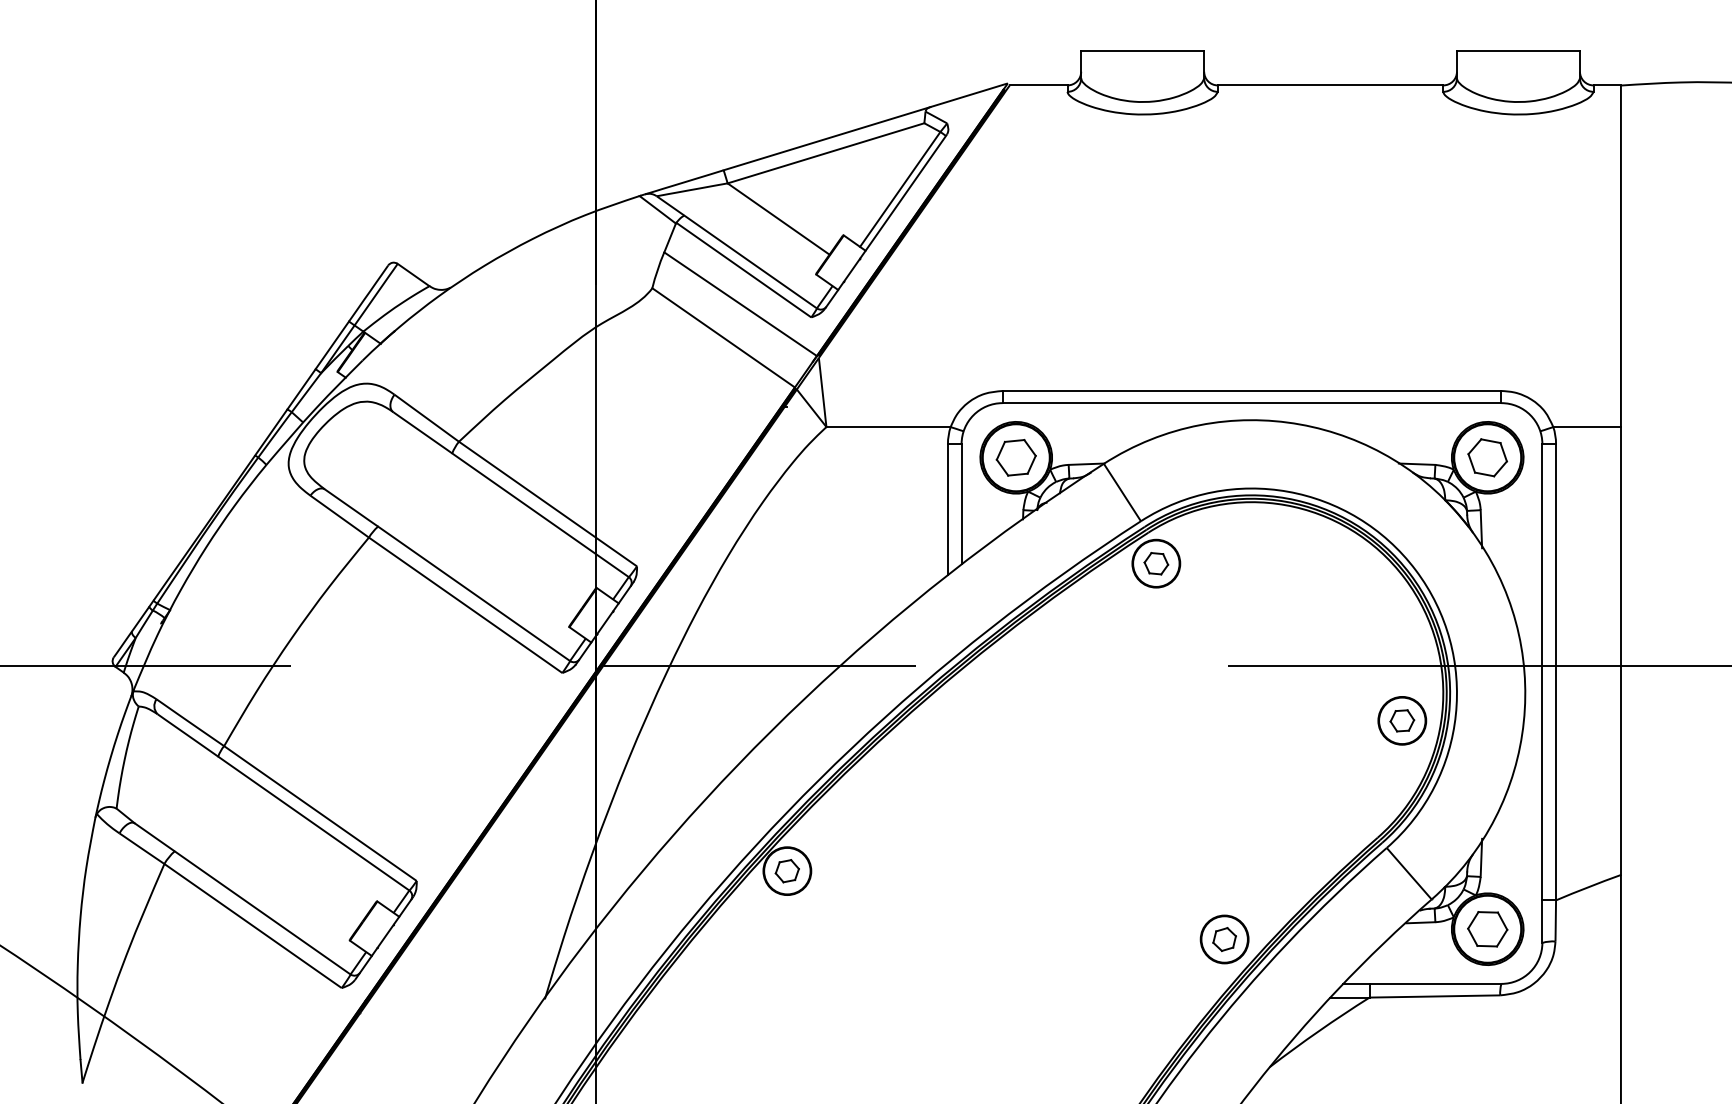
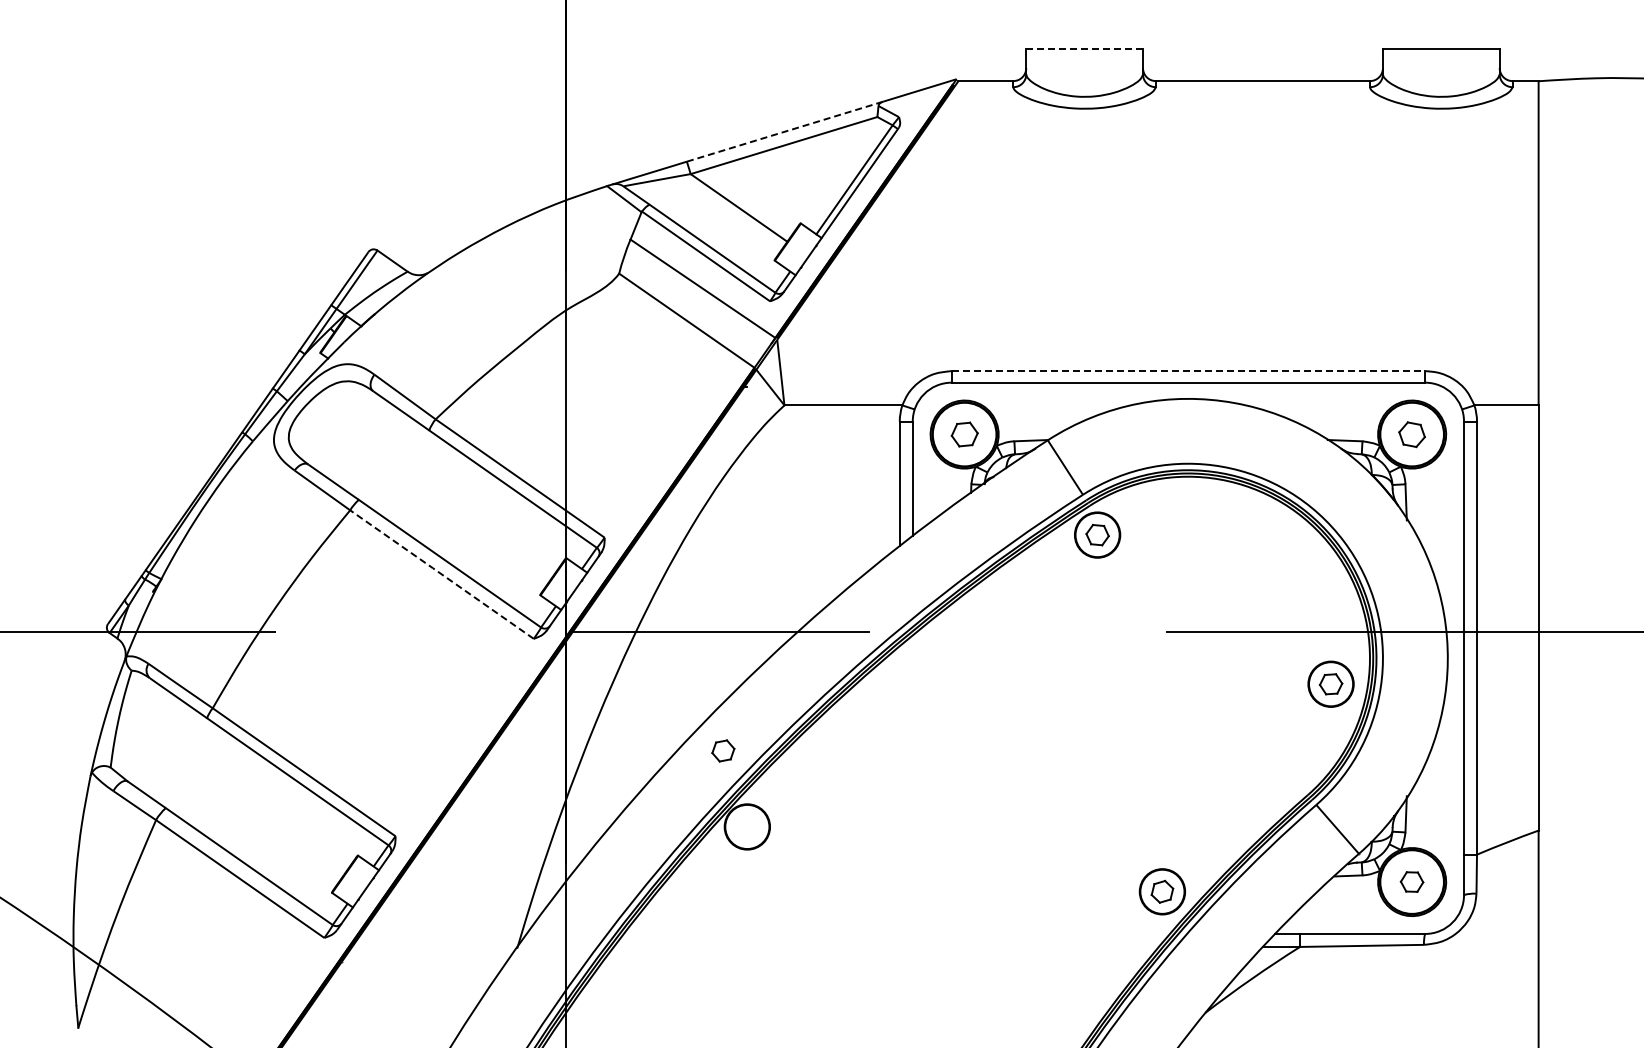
line: (1143, 51) -> (1085, 48), solid -> dashed
line: (827, 138) -> (785, 131), solid -> dashed
line: (1252, 391) -> (1188, 371), solid -> dashed
part: (1016, 457) -> (964, 434), size x0.7
part: (1487, 457) -> (1411, 434), size x0.7
line: (465, 605) -> (441, 574), solid -> dashed
part: (787, 870) -> (723, 750), moved
part: (1487, 928) -> (1411, 881), size x0.6

